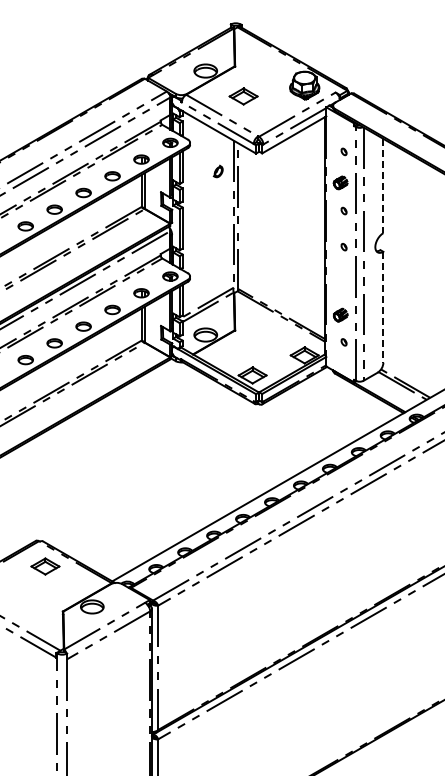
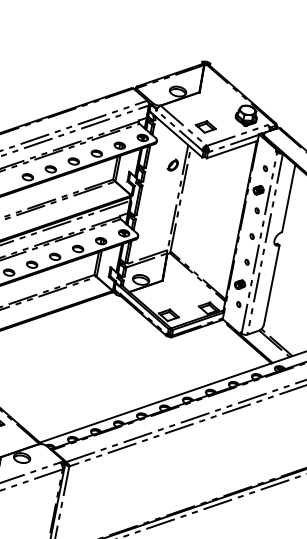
part: (243, 96) -> (205, 126), moved
part: (217, 171) -> (172, 164), size x1.43
line: (383, 186) -> (288, 198), dashed -> solid
part: (343, 283) -> (246, 262), added
line: (383, 307) -> (271, 285), dashed -> solid

